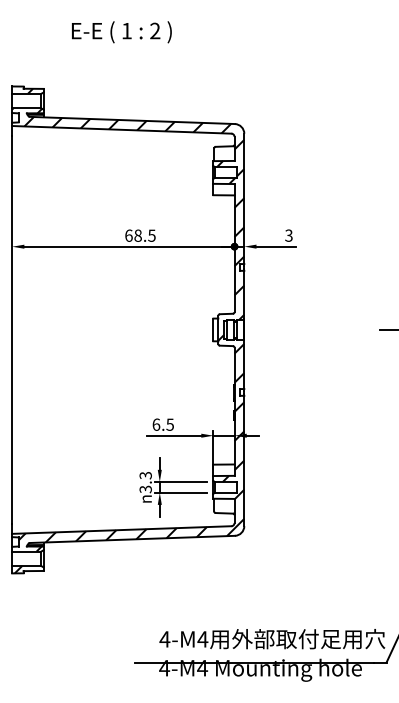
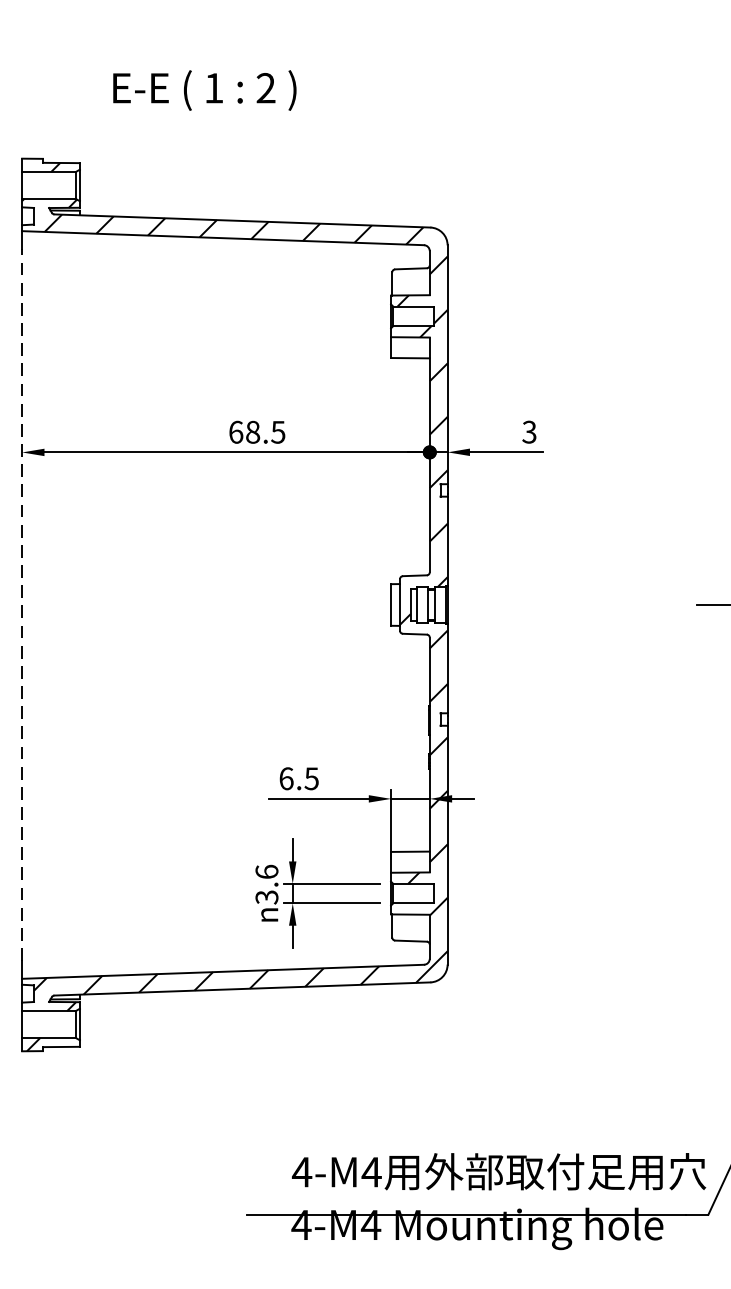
text: (121, 32) -> (204, 90), moved
line: (12, 329) -> (22, 604), solid -> dashed
text: (145, 475) -> (266, 871), 3.3 -> 3.6

